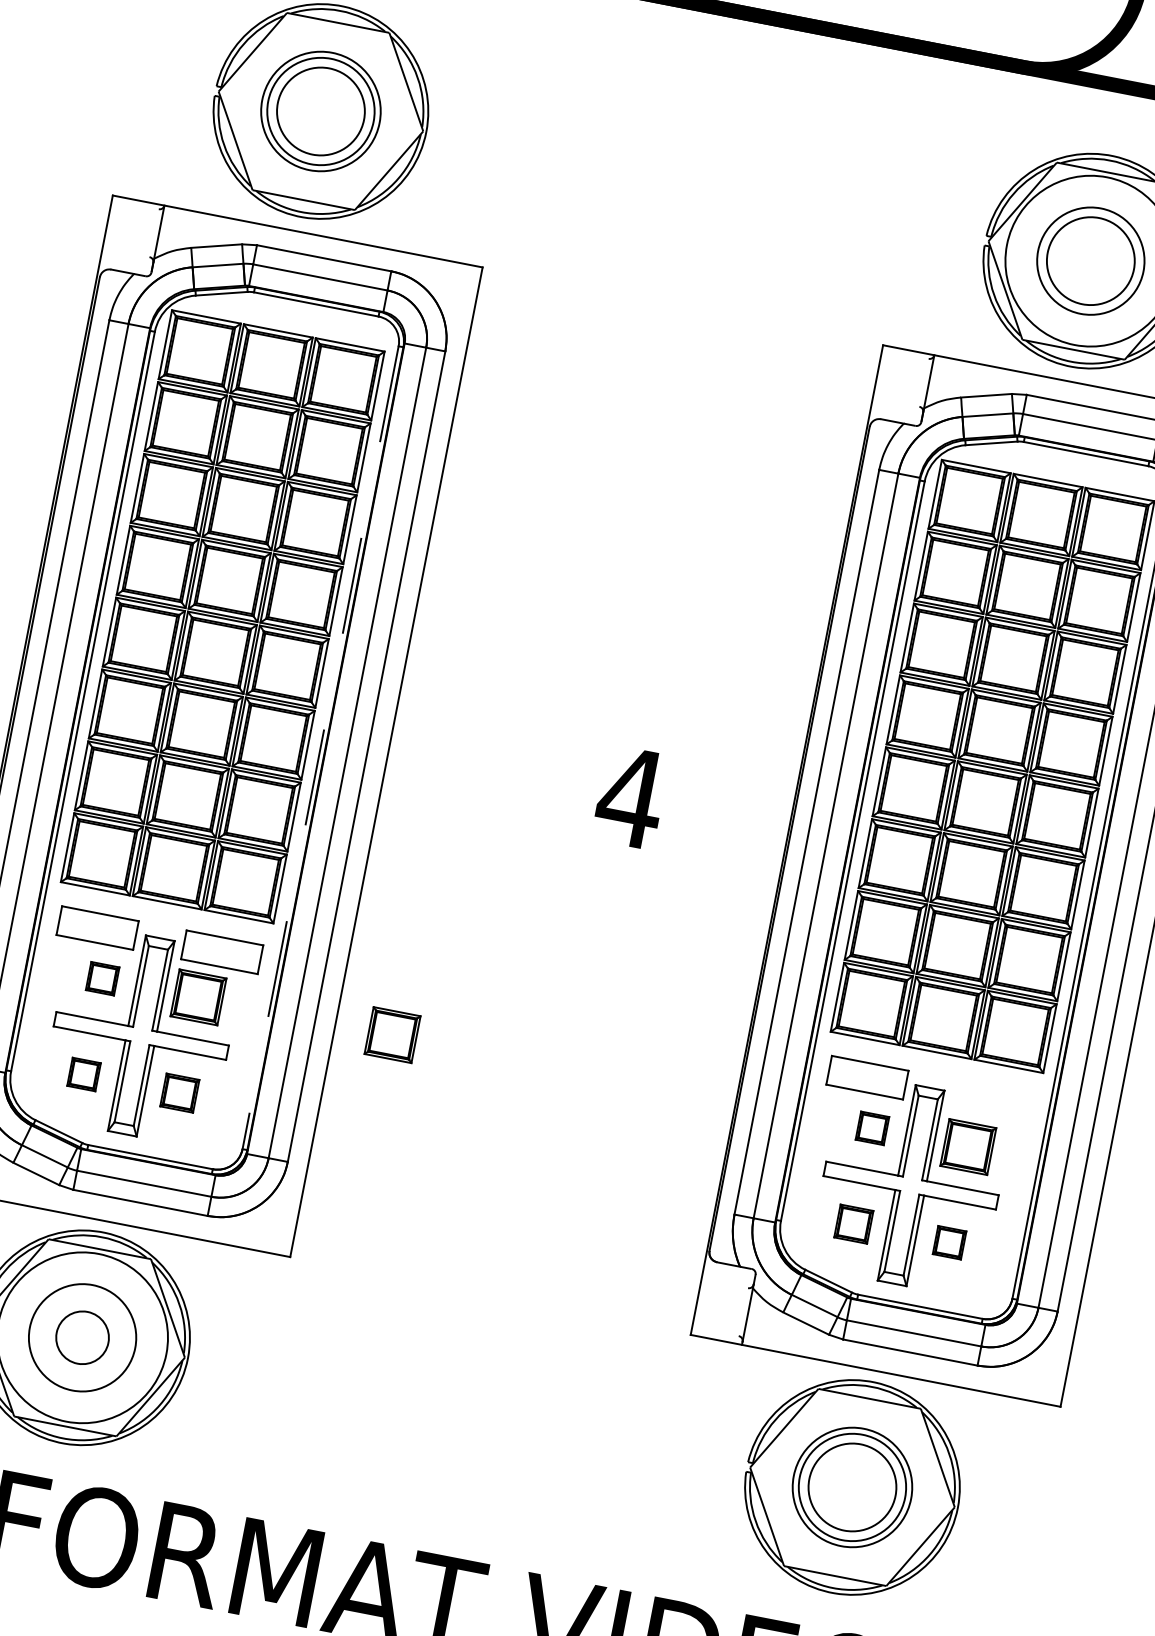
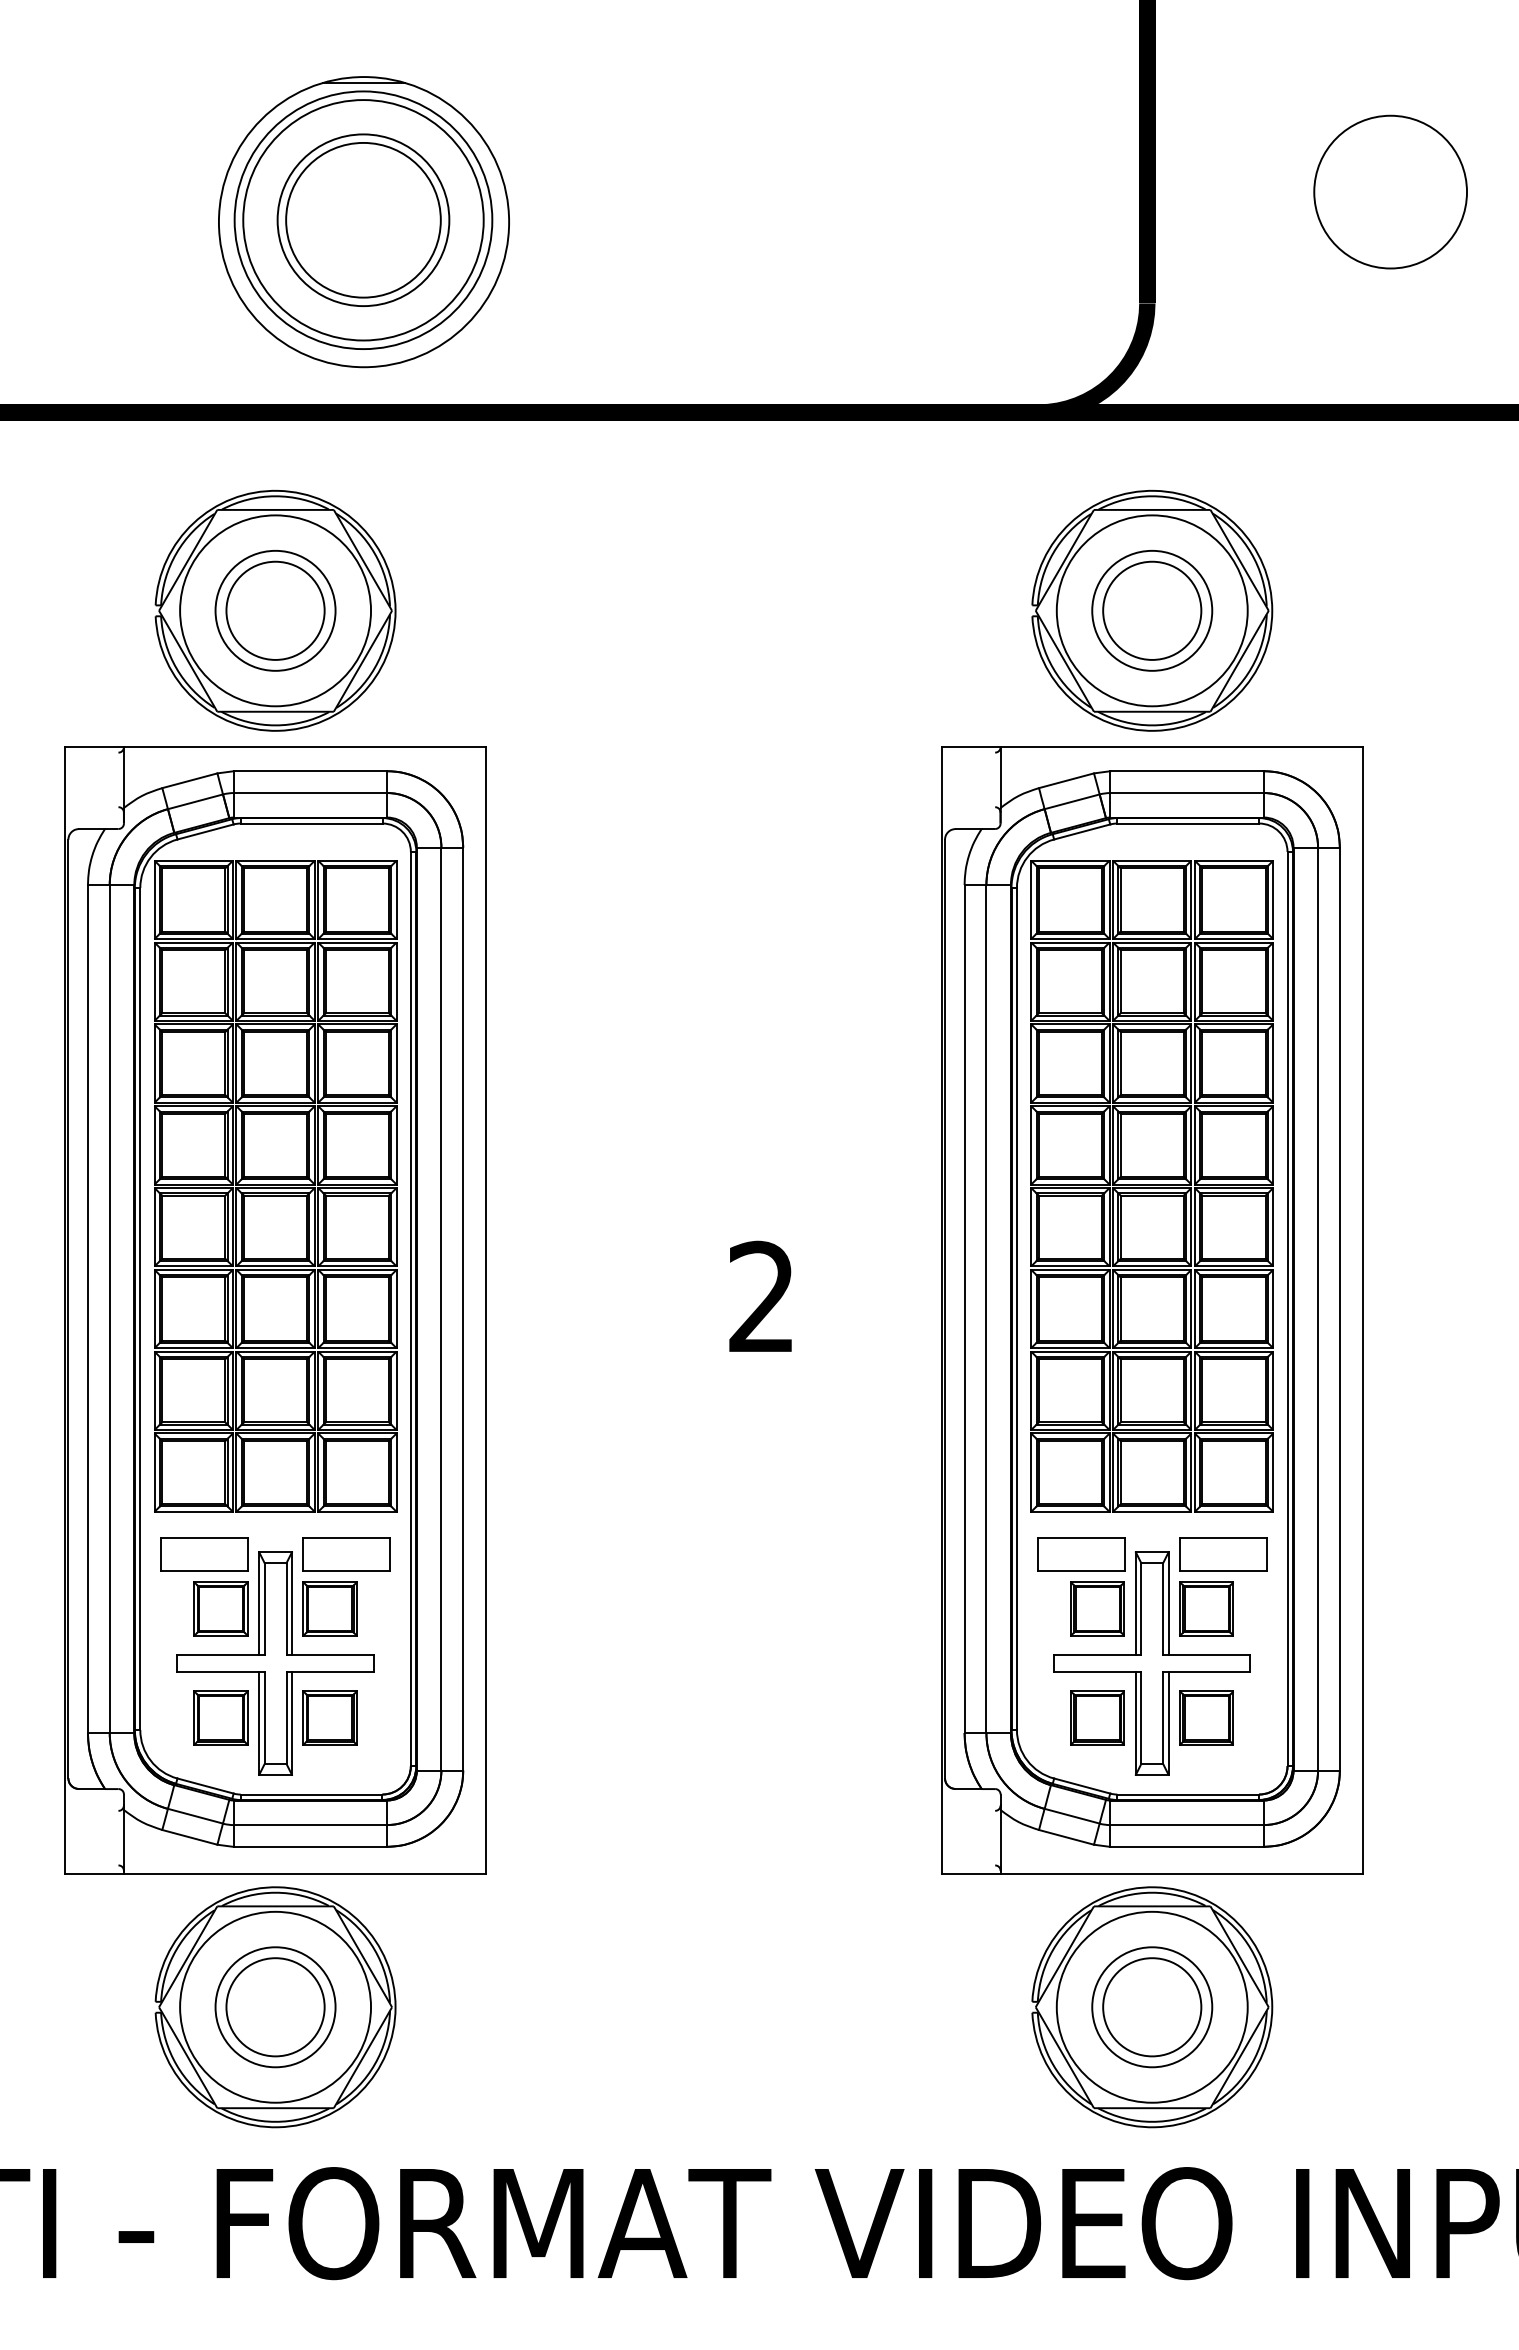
circle: (320, 111) -> (275, 610), size x1.43
line: (320, 748) -> (410, 1309), dashed -> solid
text: (630, 795) -> (761, 1295), 4 -> 2
part: (102, 978) -> (220, 1608), size x1.67
part: (392, 1034) -> (550, 1608), removed
part: (83, 1073) -> (220, 1717), size x1.67
part: (179, 1092) -> (329, 1717), size x1.43
part: (992, 1102) -> (1223, 1554), added
part: (872, 1127) -> (1097, 1608), size x1.67
part: (853, 1223) -> (1097, 1717), size x1.43
part: (949, 1242) -> (1206, 1717), size x1.67
circle: (82, 1337) -> (275, 2007), size x1.67
circle: (851, 1486) -> (1151, 2006), size x1.43

